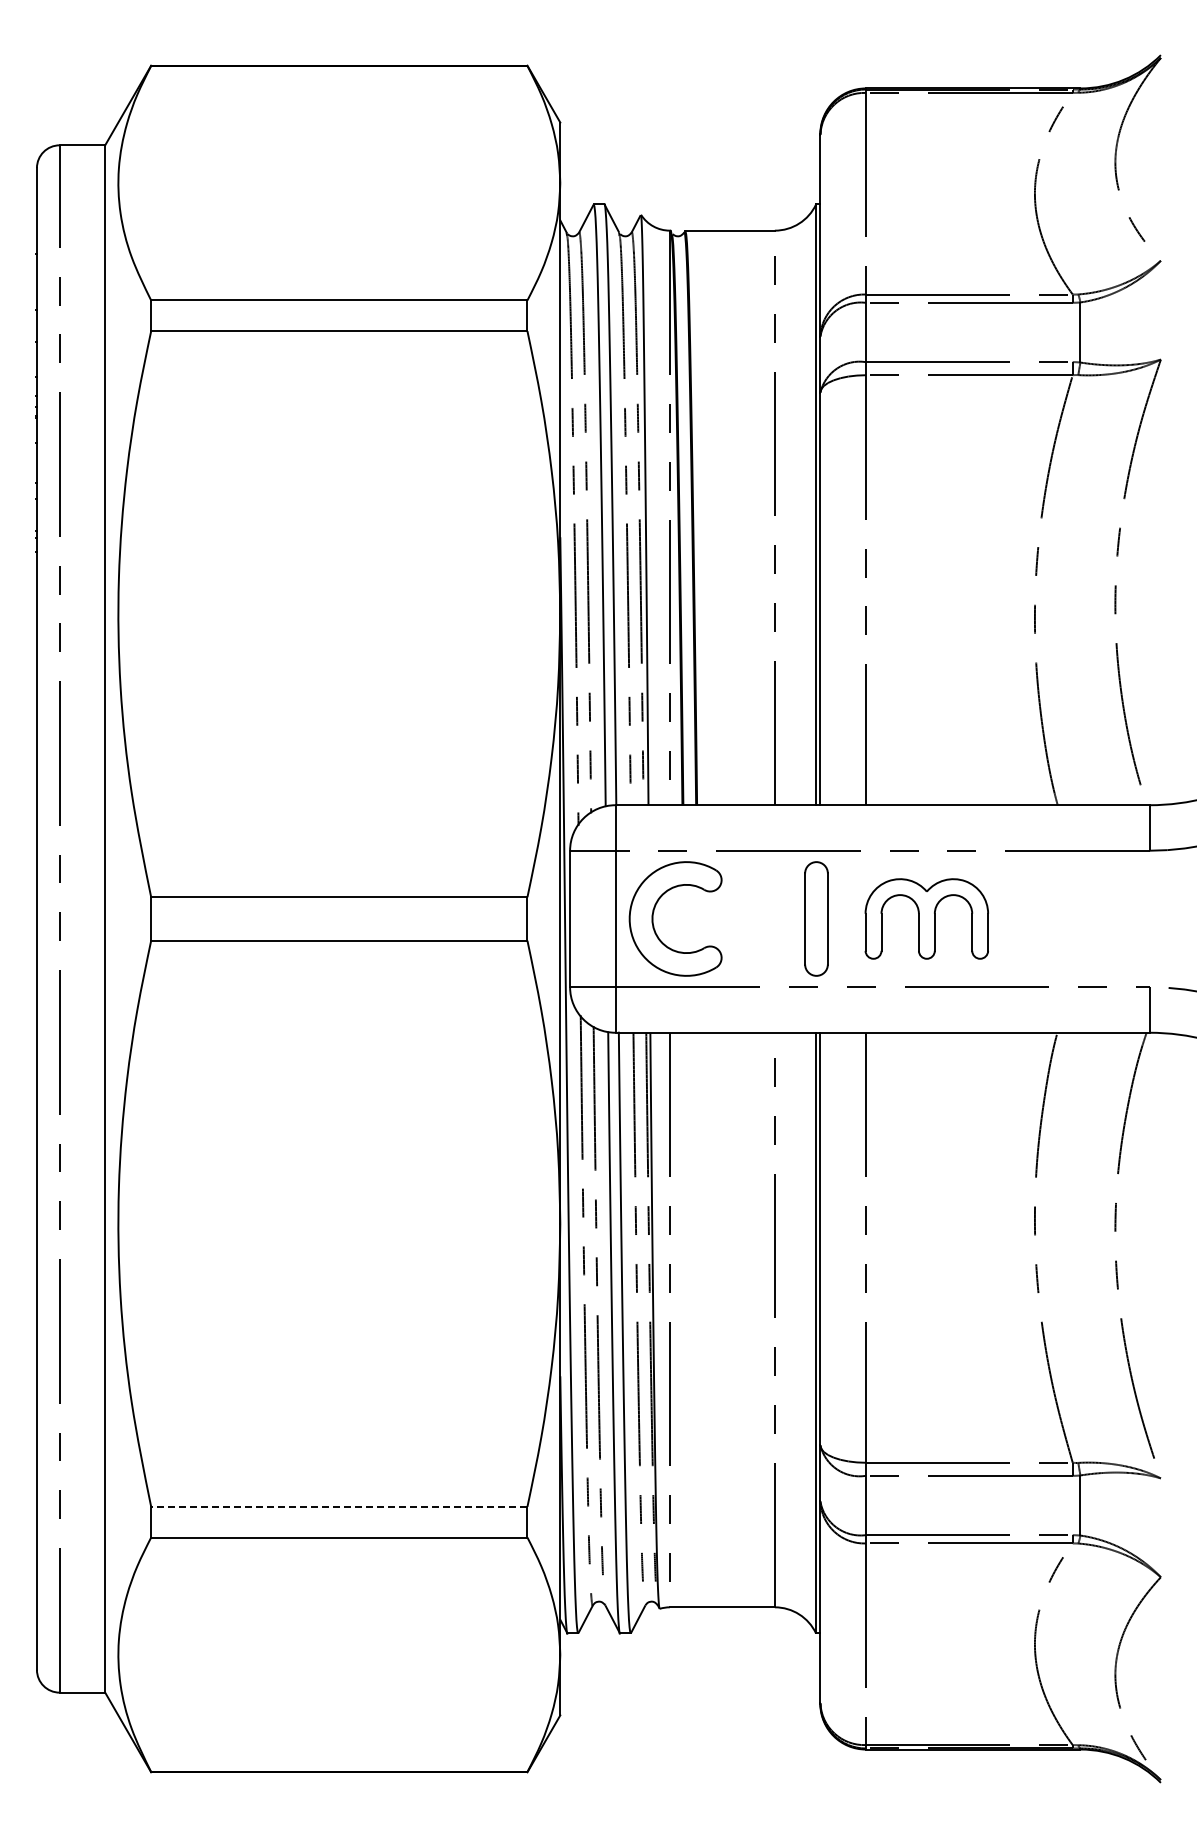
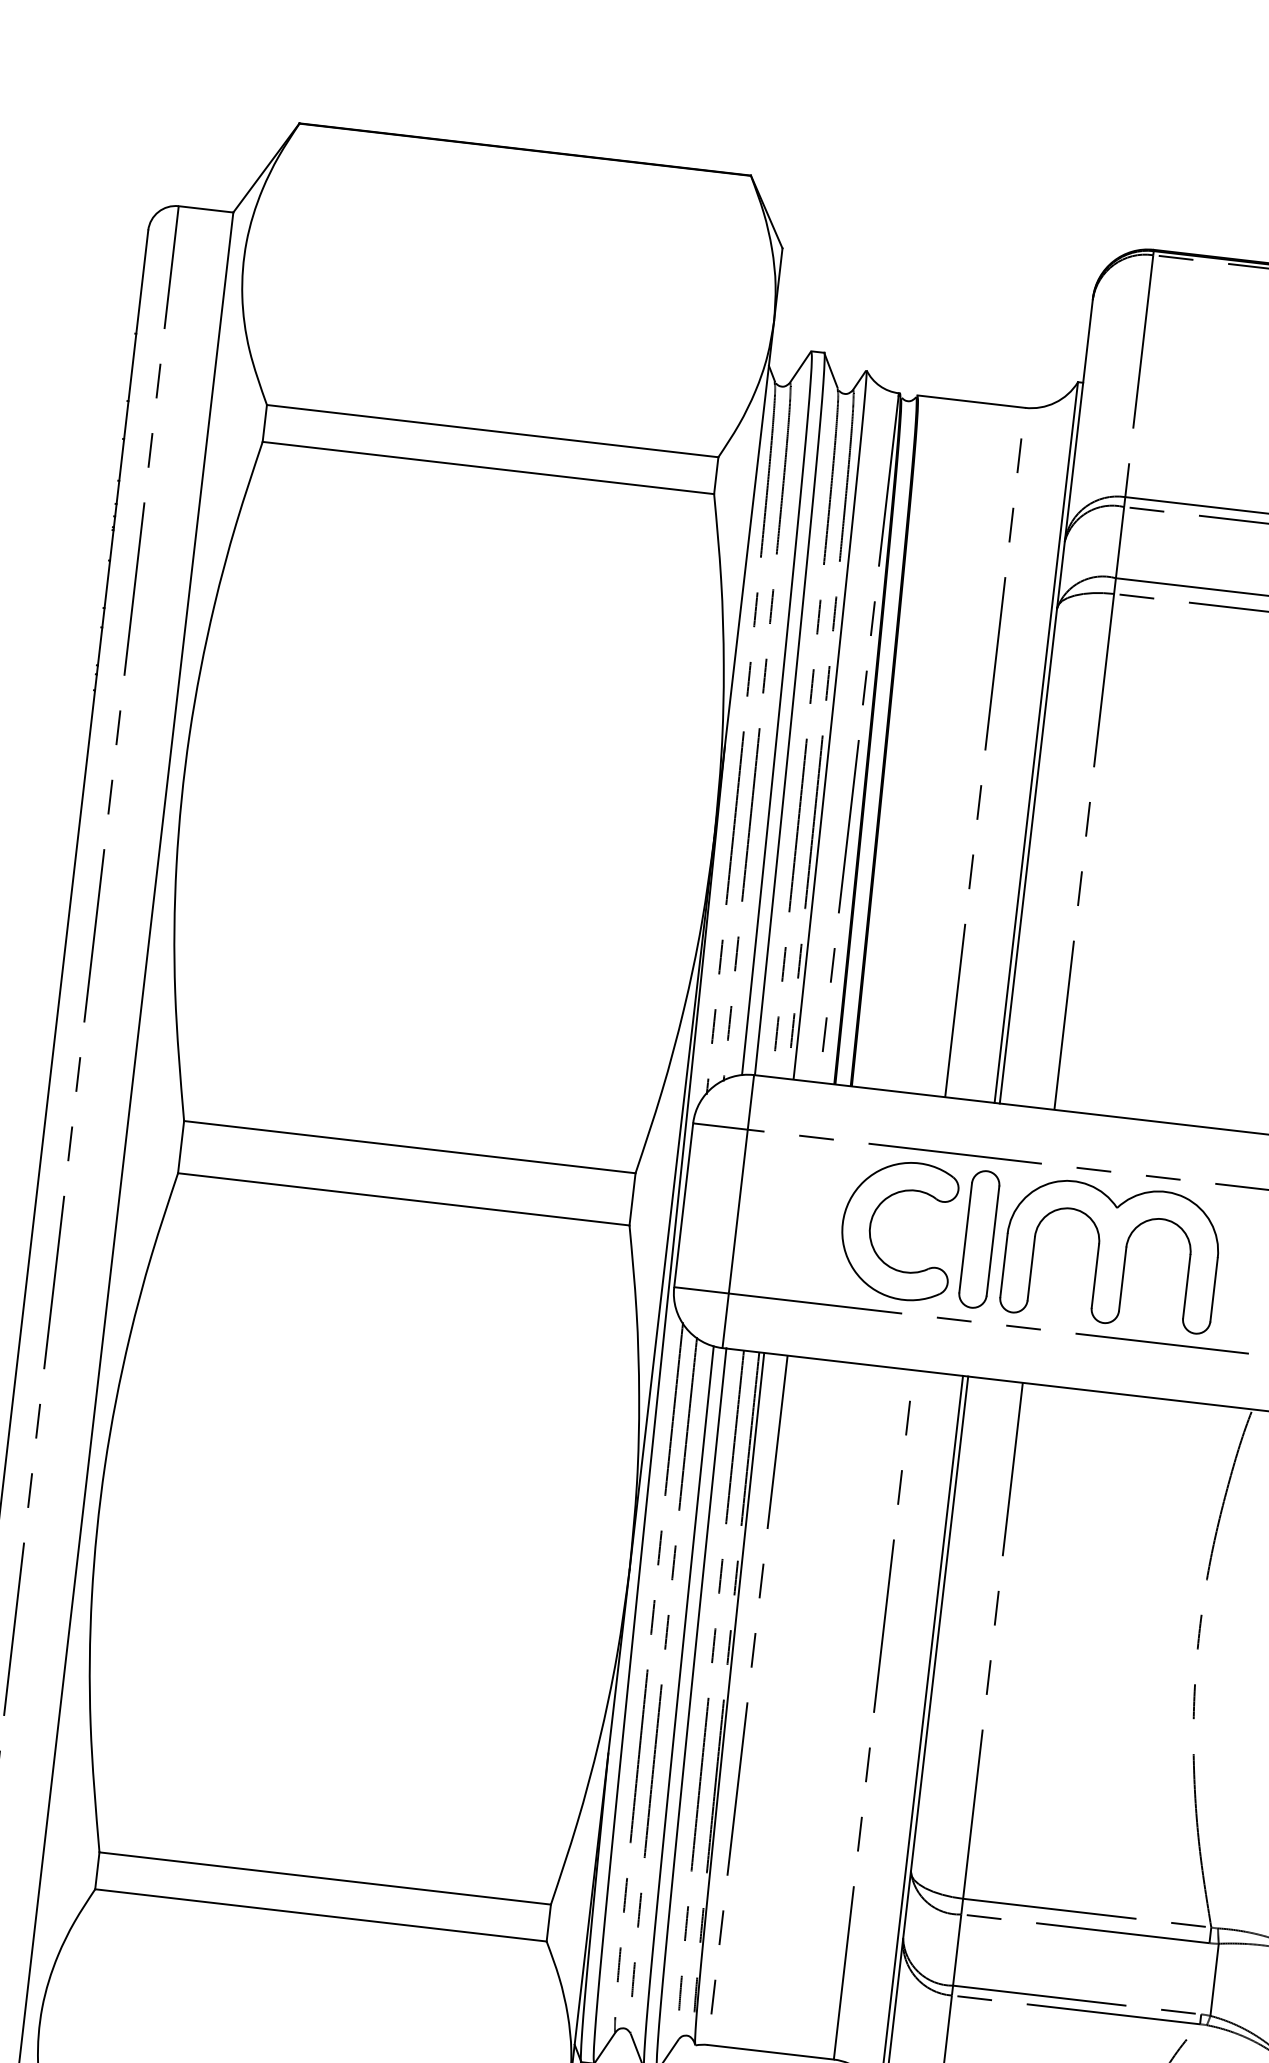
part: (654, 912) -> (873, 1219), moved
part: (926, 918) -> (1111, 1254), size x1.43
line: (338, 1506) -> (324, 1878), dashed -> solid

